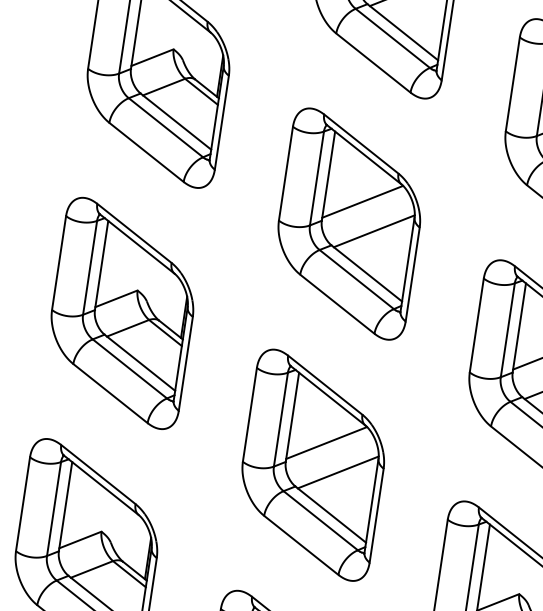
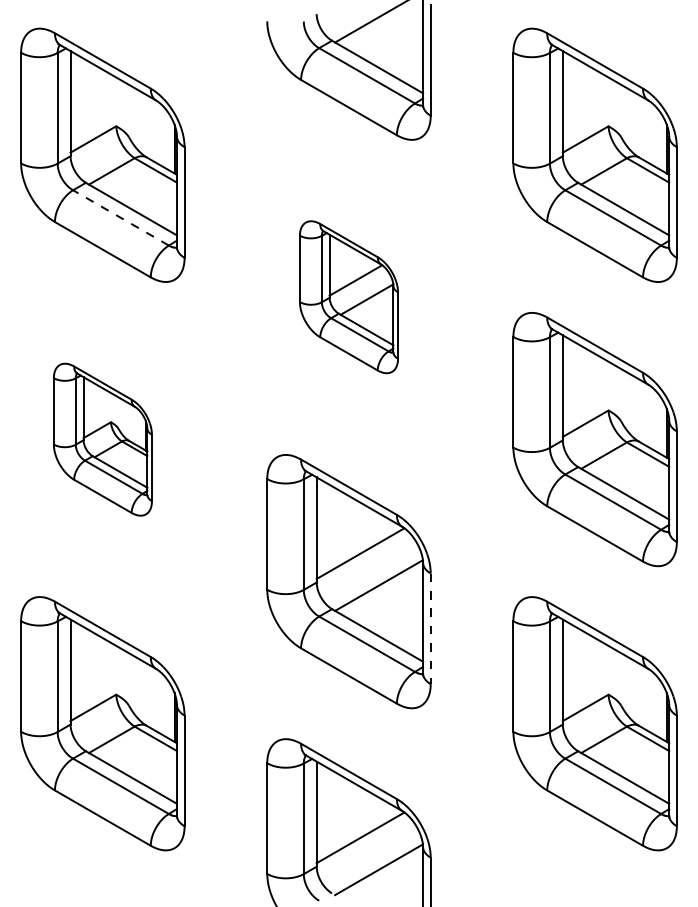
line: (165, 127) -> (120, 217), solid -> dashed
part: (349, 223) -> (348, 296), size x0.6
part: (122, 313) -> (102, 439), size x0.6
line: (376, 516) -> (430, 629), solid -> dashed

